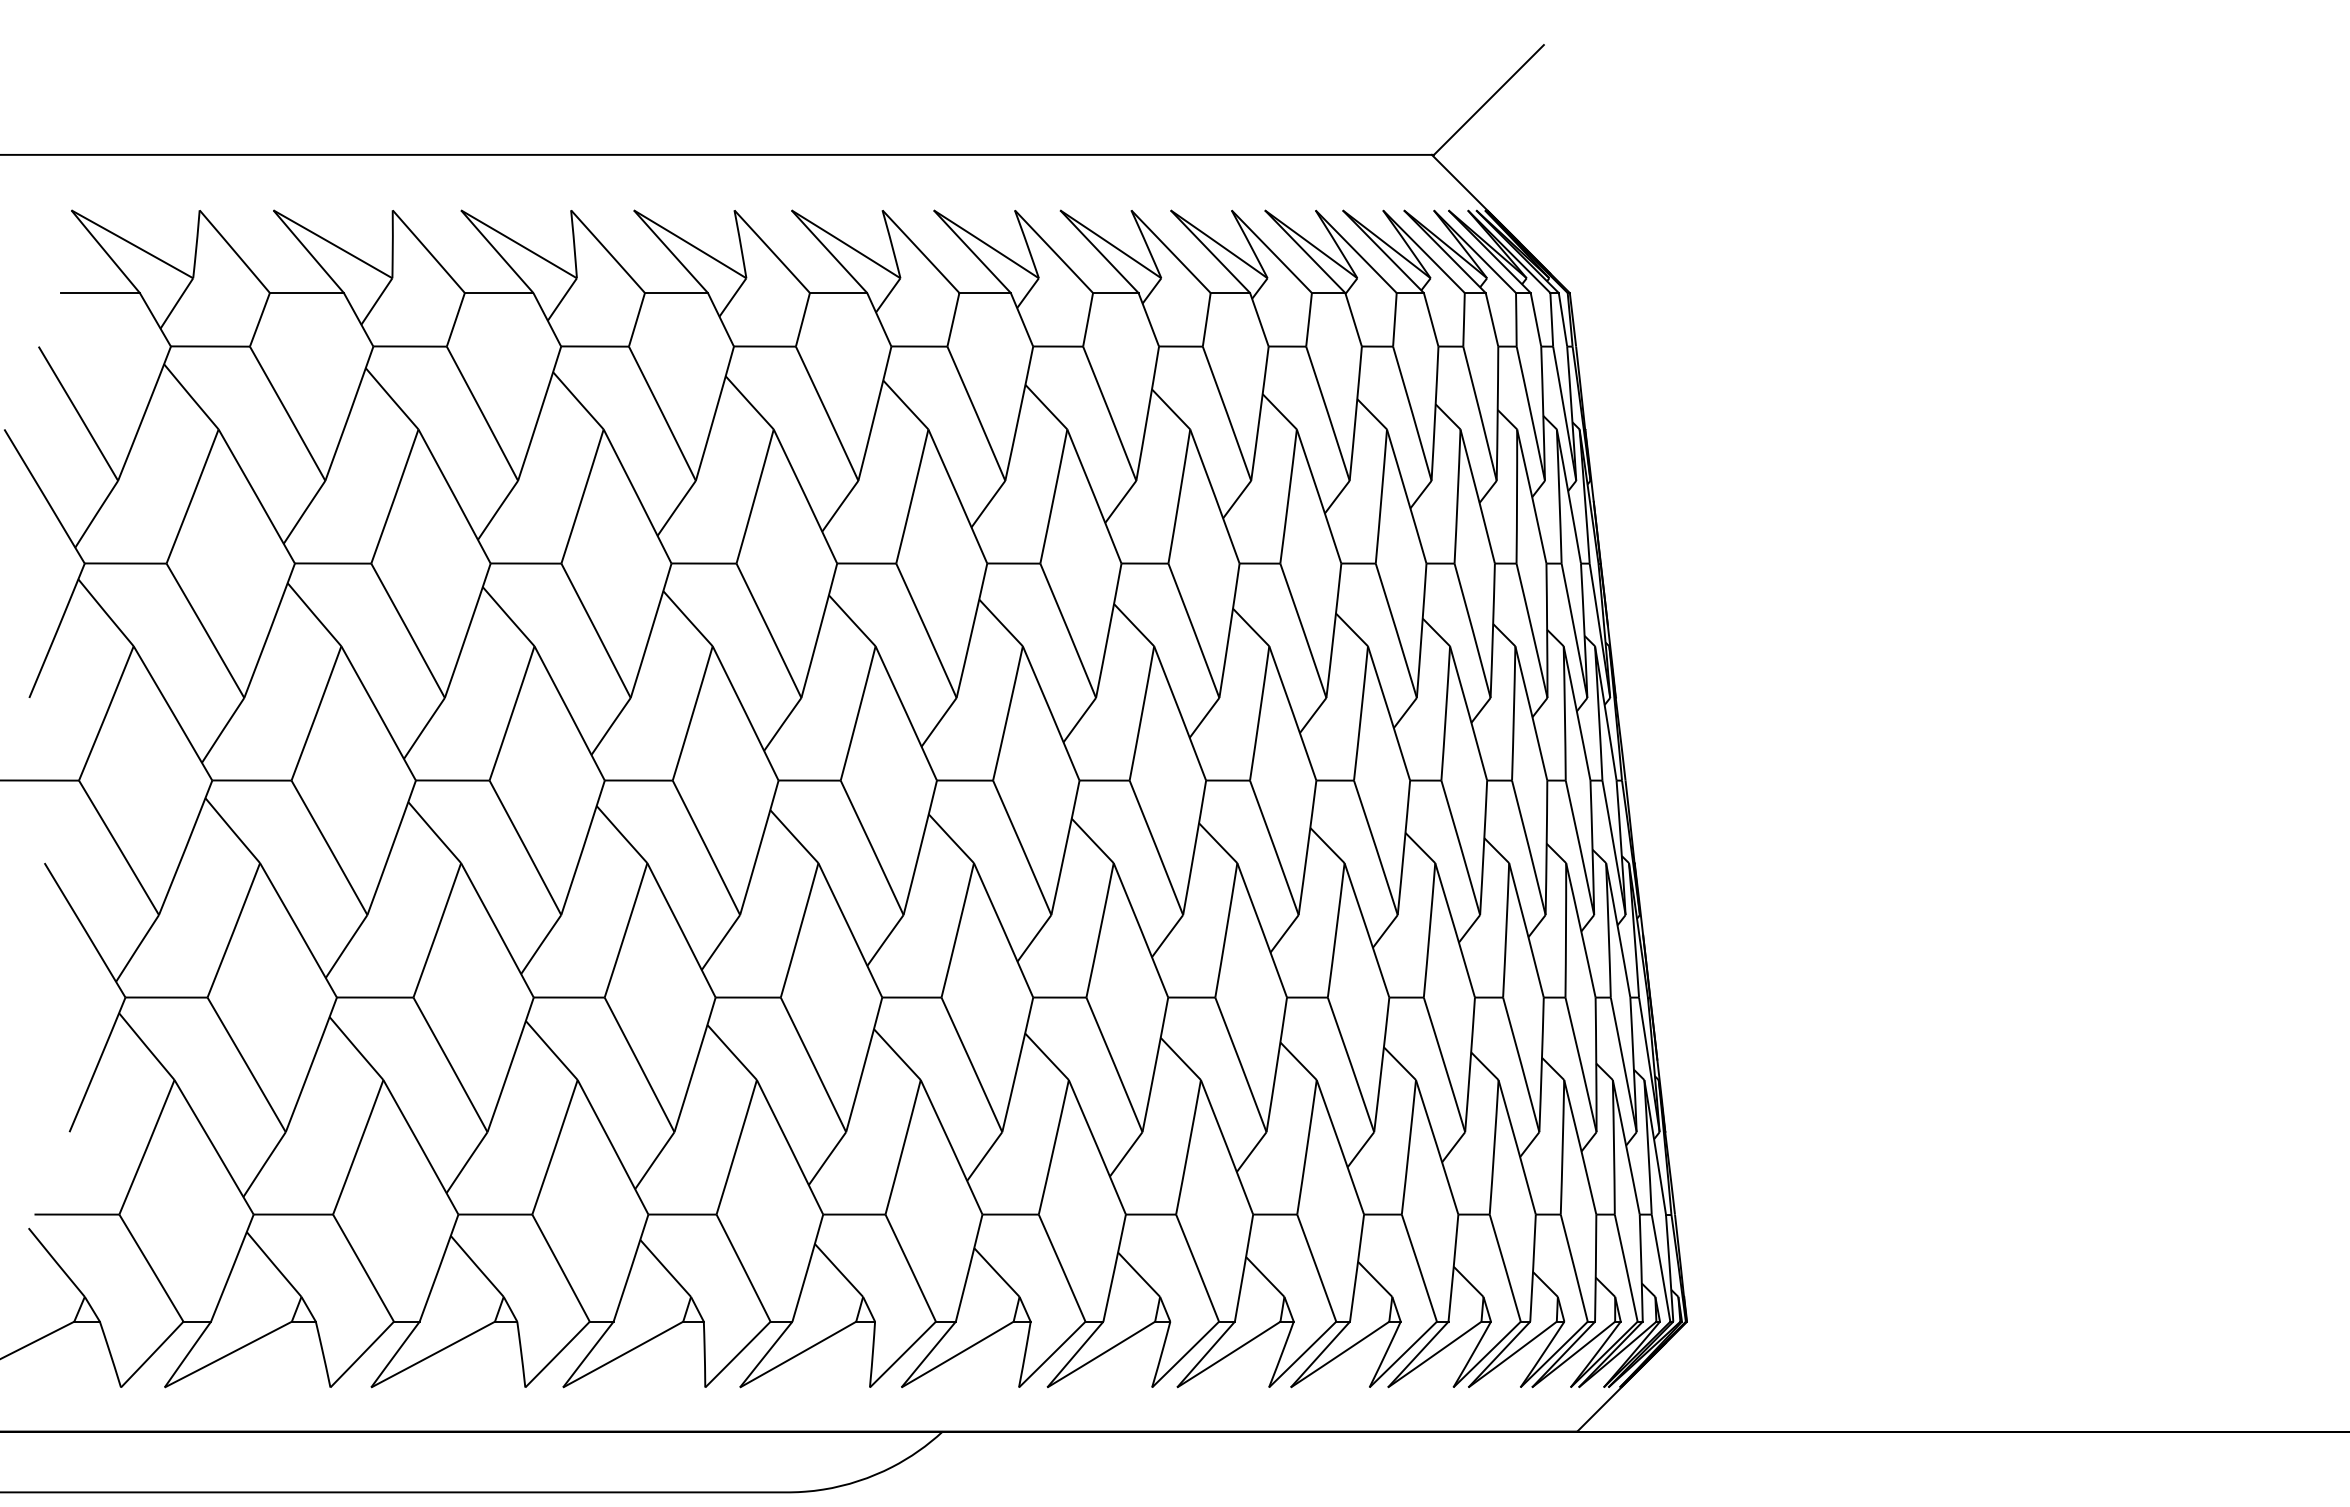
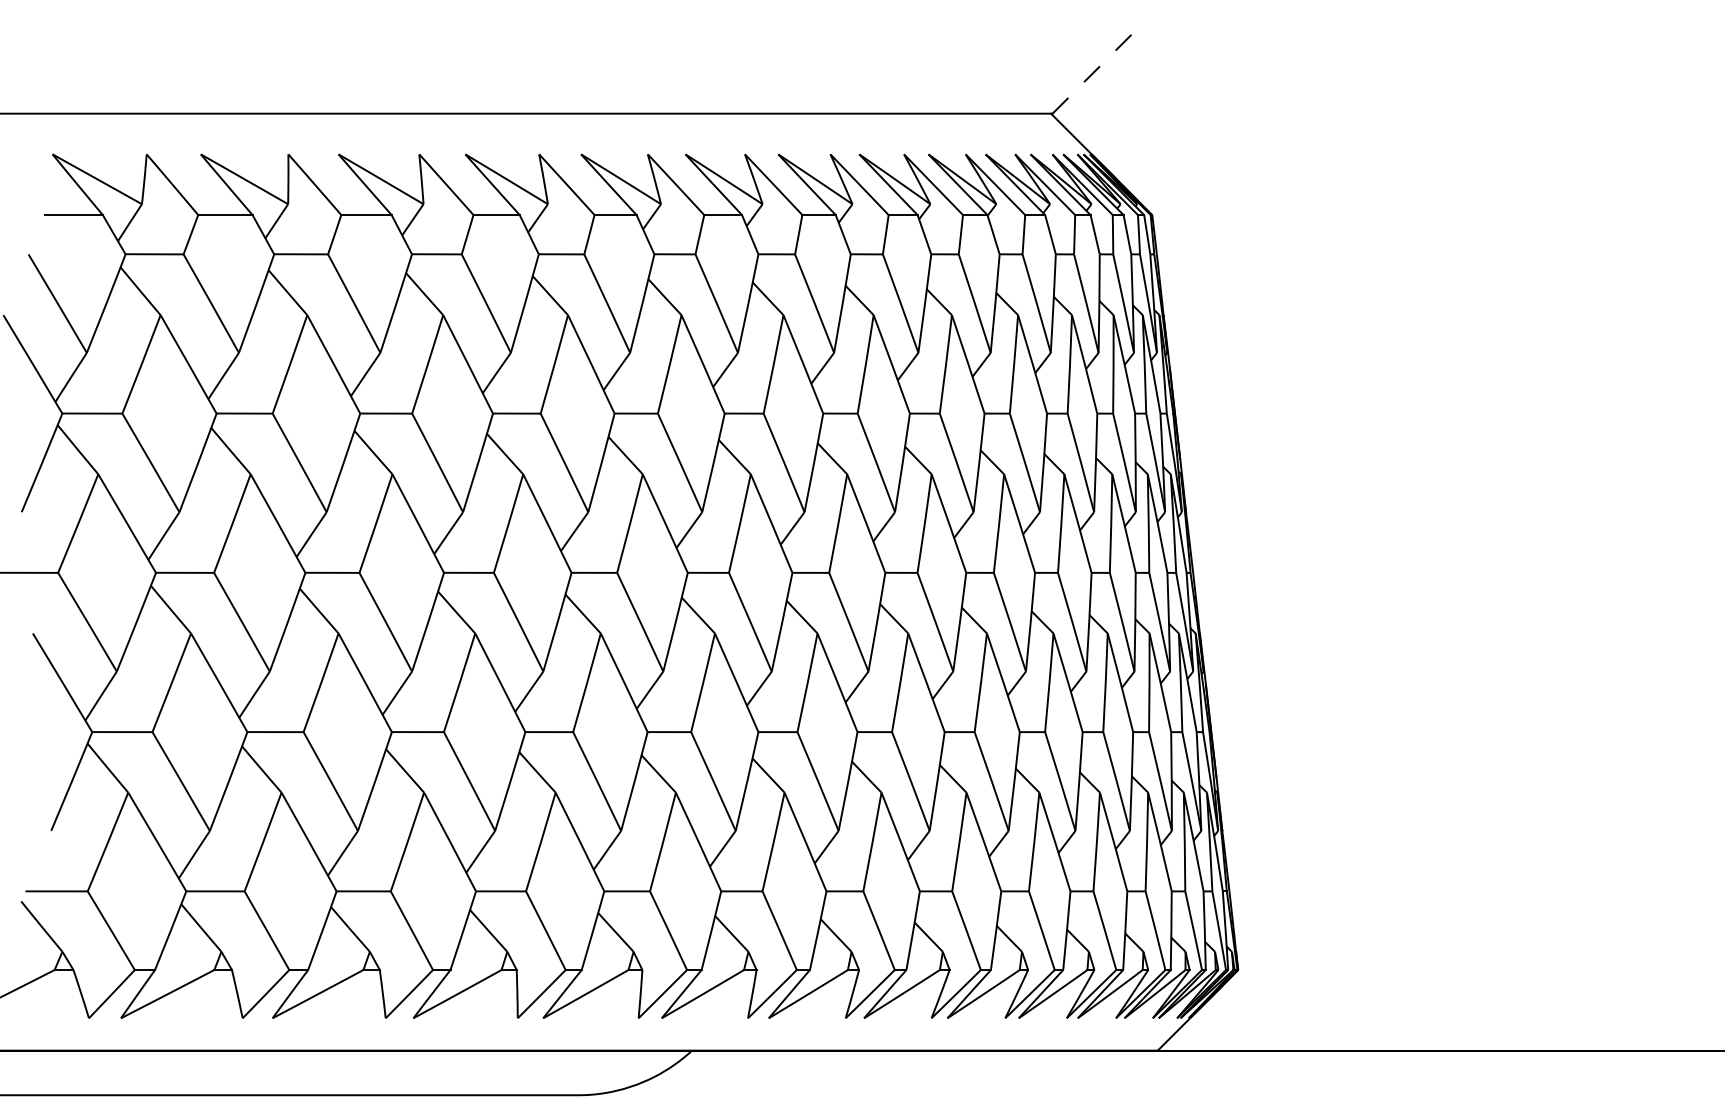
line: (1488, 99) -> (1092, 73), solid -> dashed

